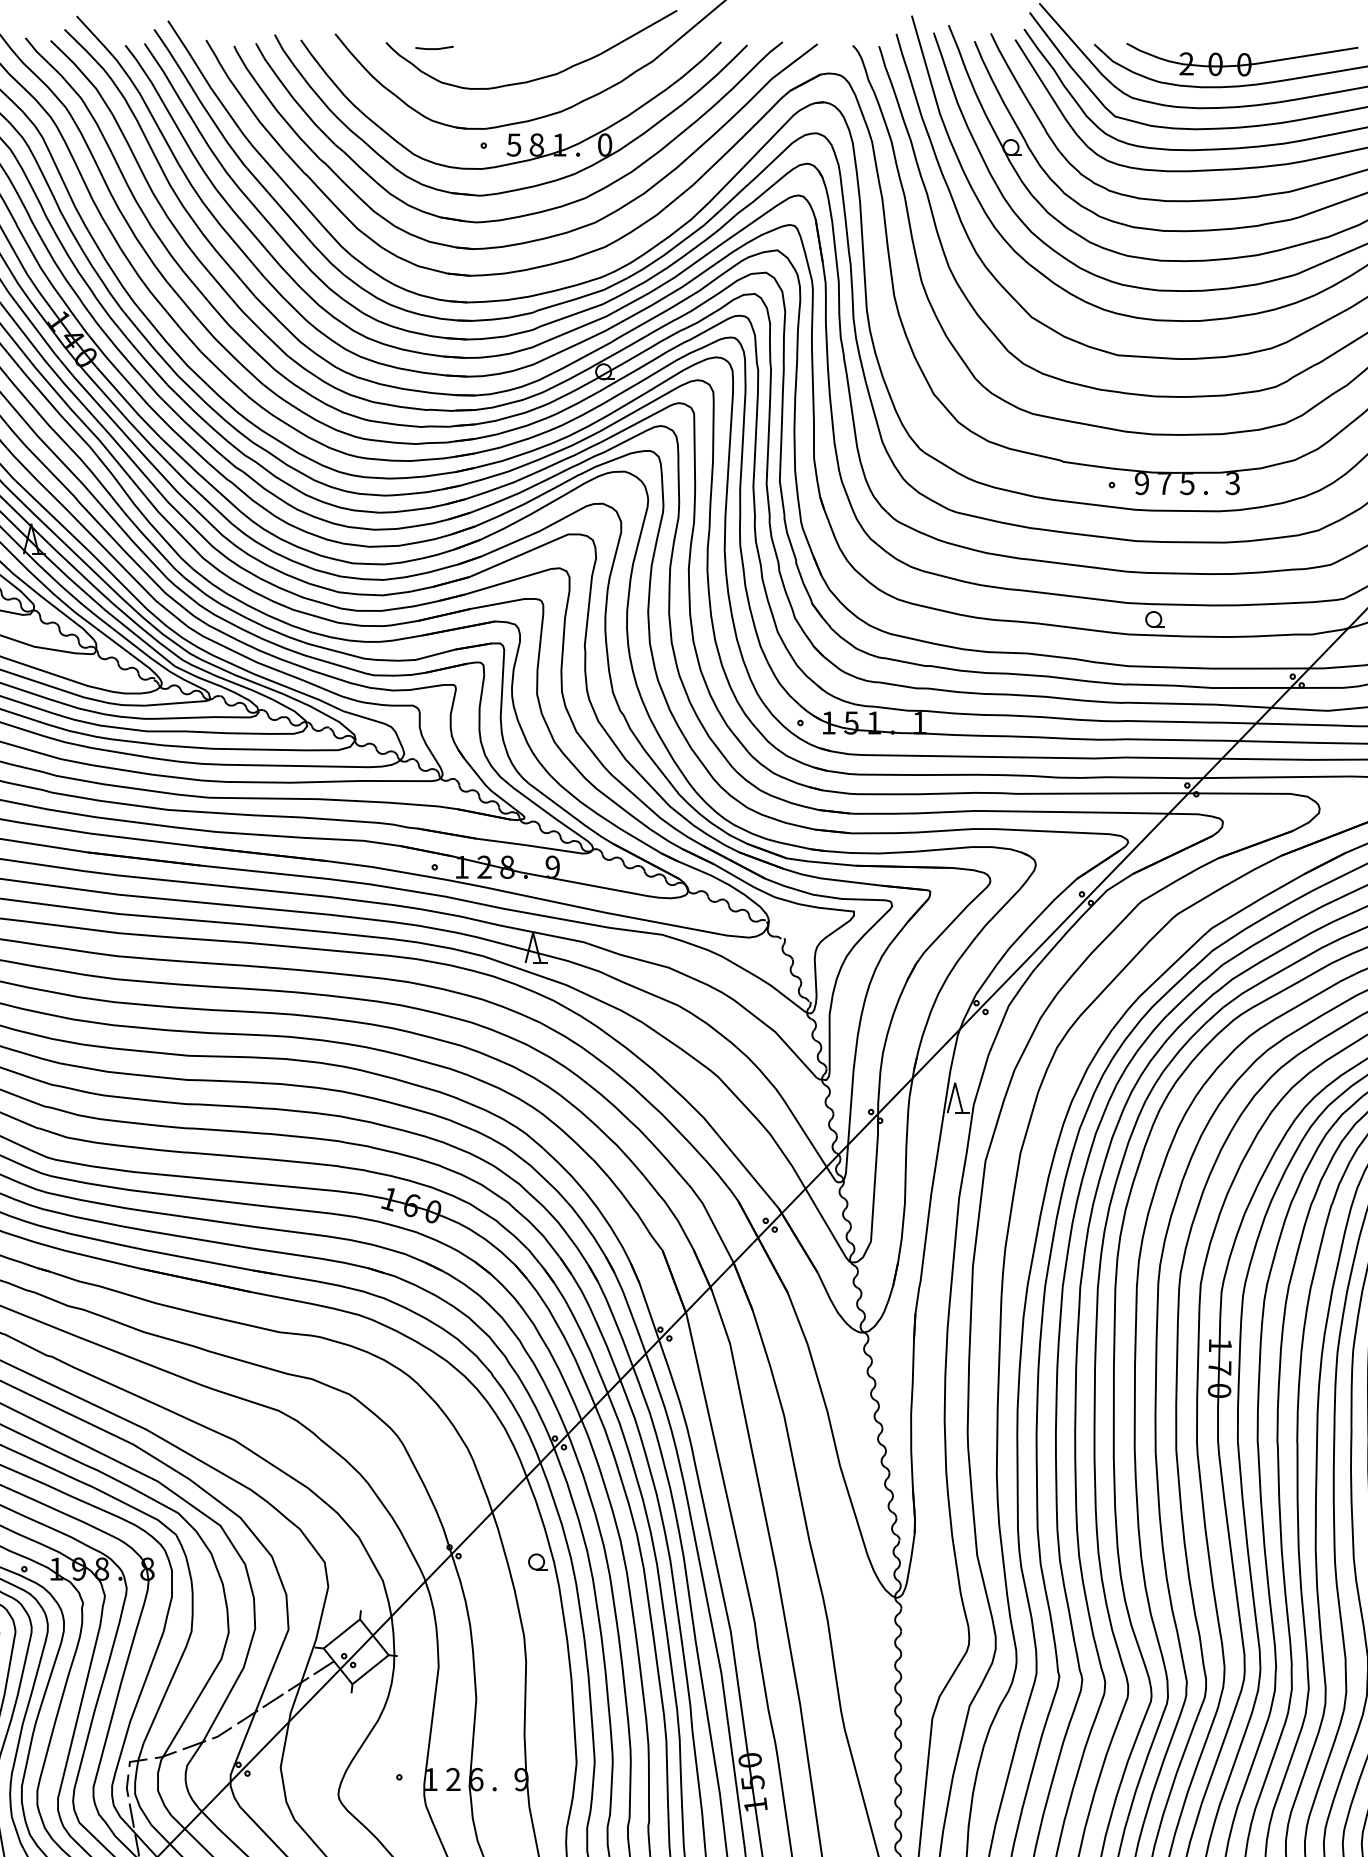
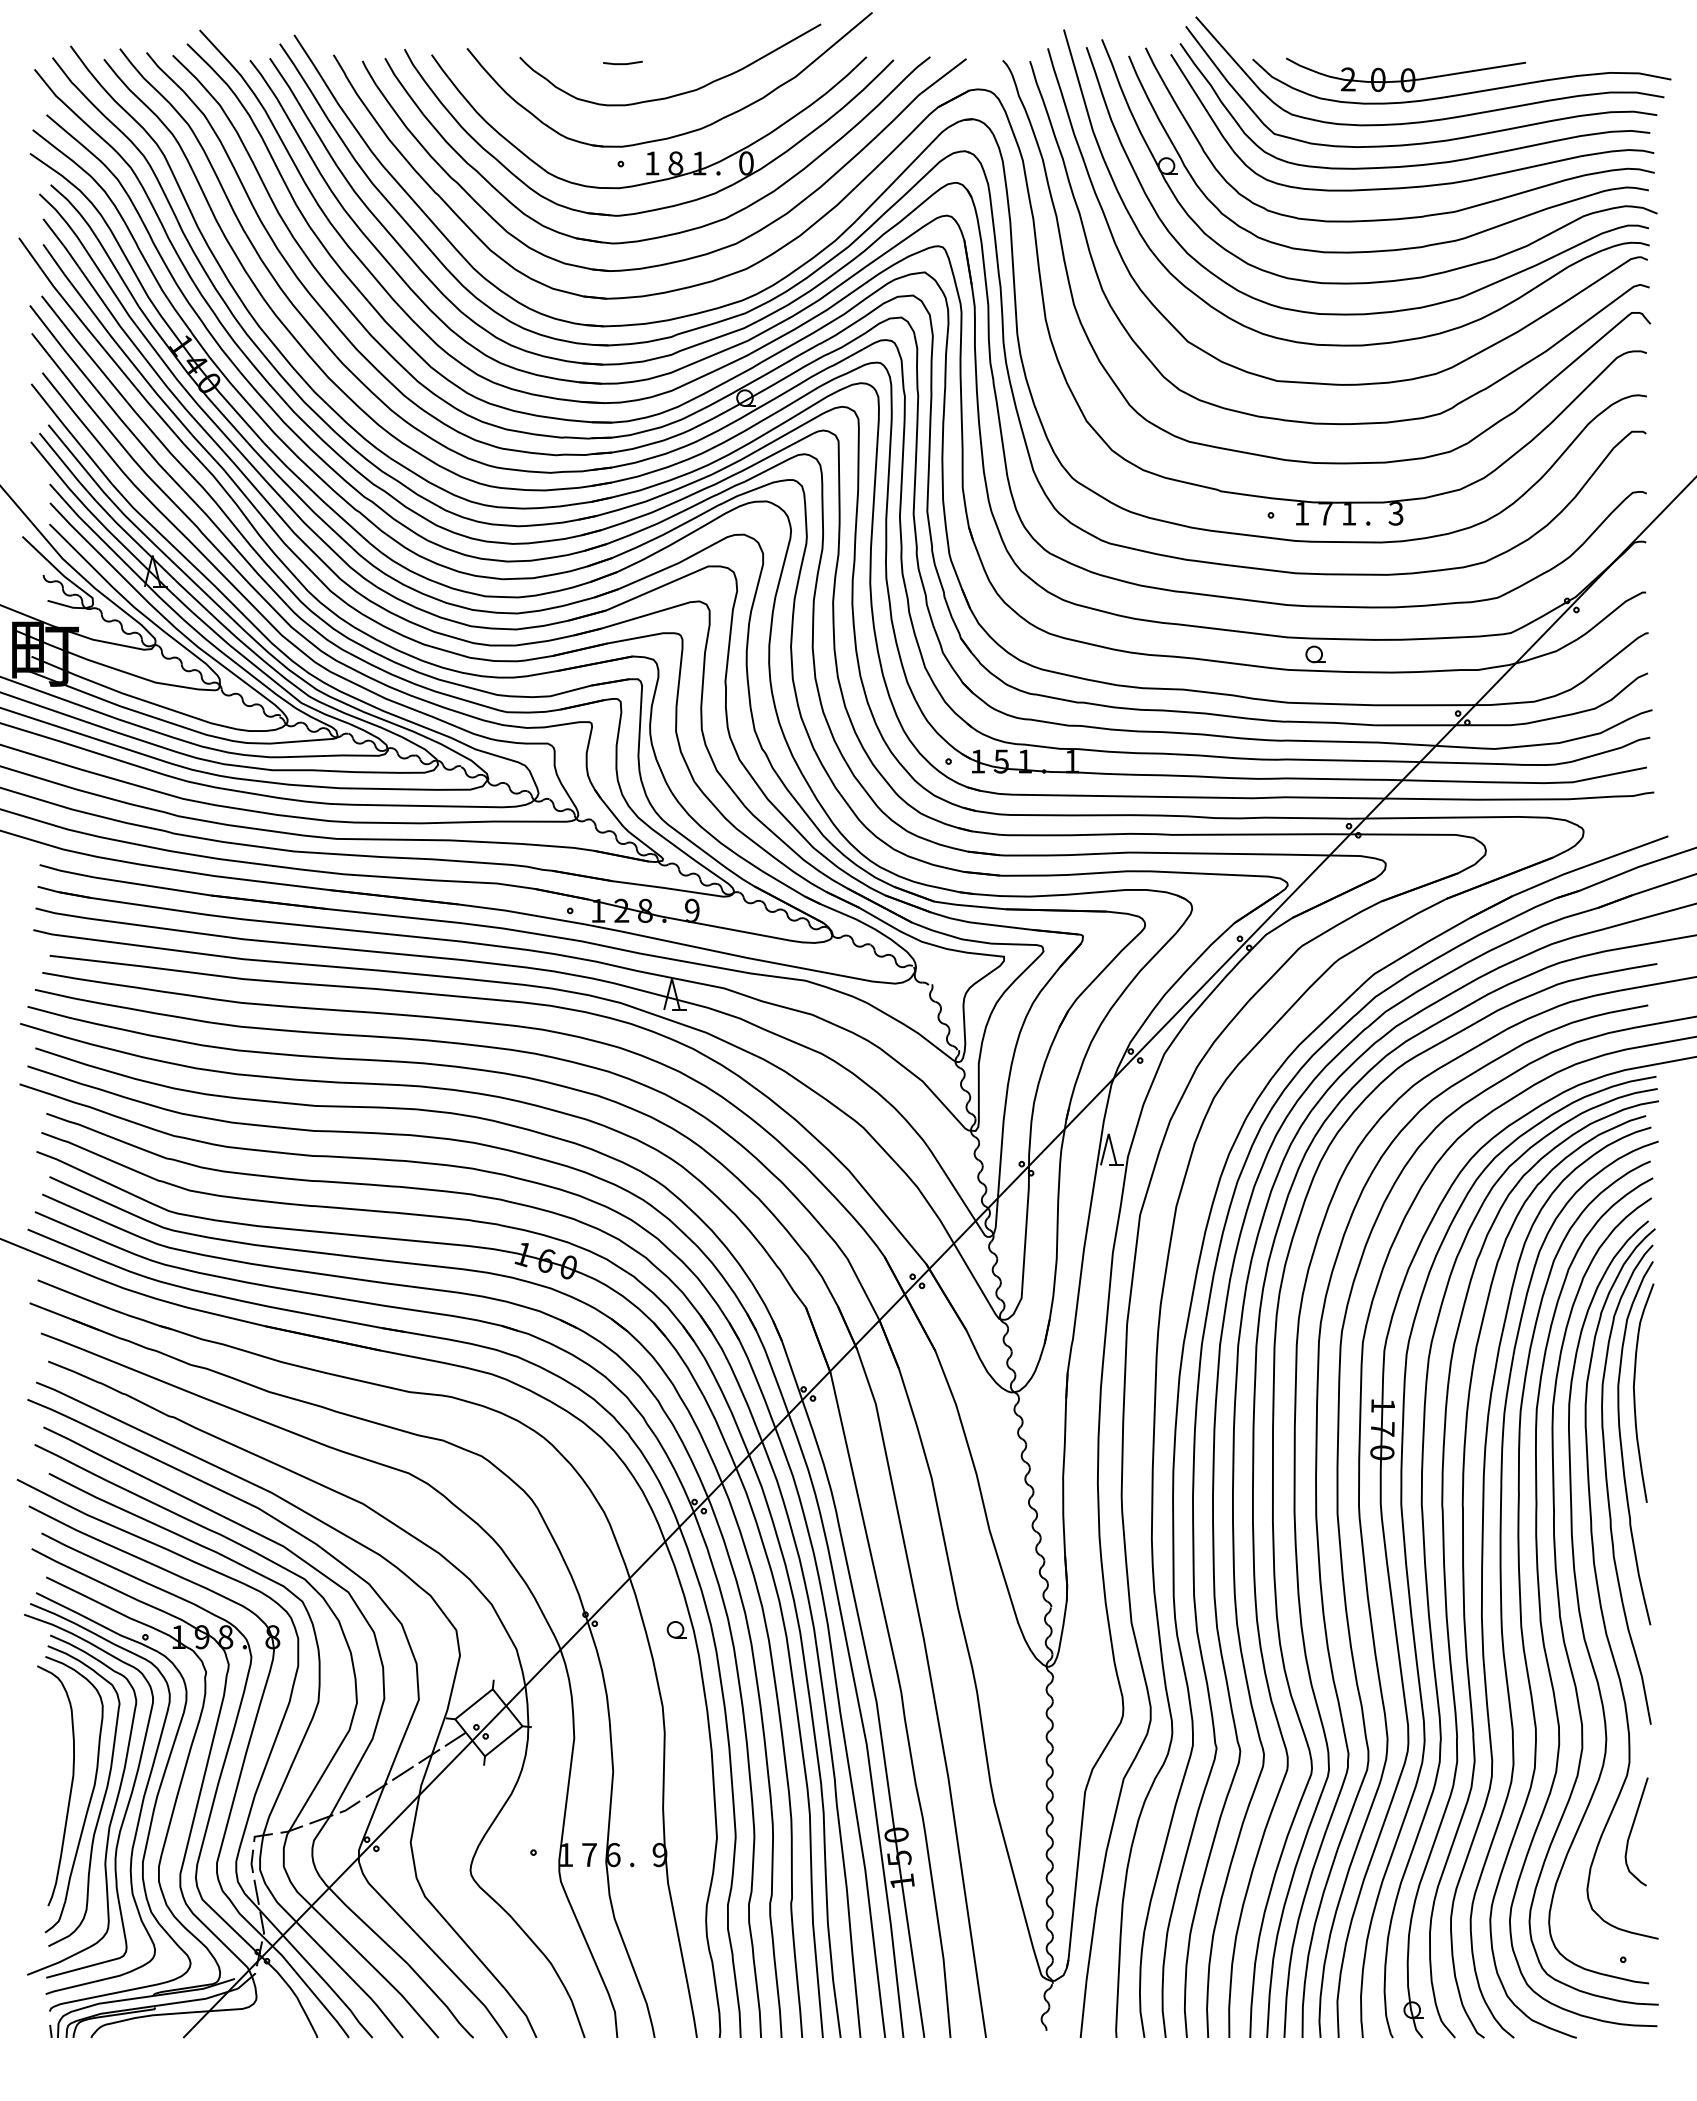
line: (434, 48) -> (622, 63), moved
text: (513, 145) -> (651, 163), 5 -> 1
text: (1141, 483) -> (1301, 513), 9 -> 1
text: (1186, 484) -> (1348, 514), 5 -> 1
text: (453, 1779) -> (589, 1854), 2 -> 7

